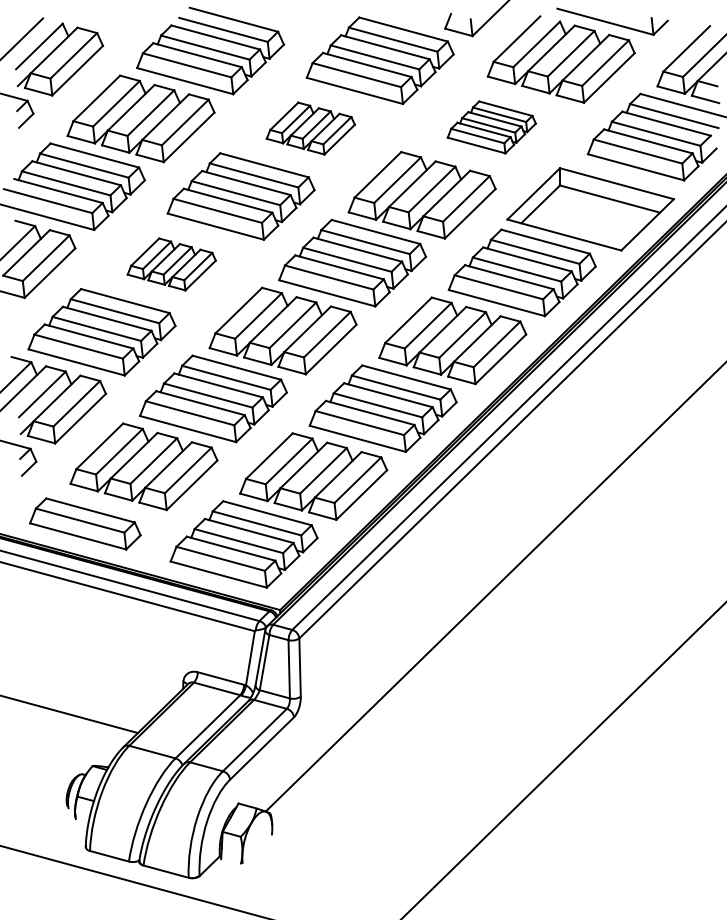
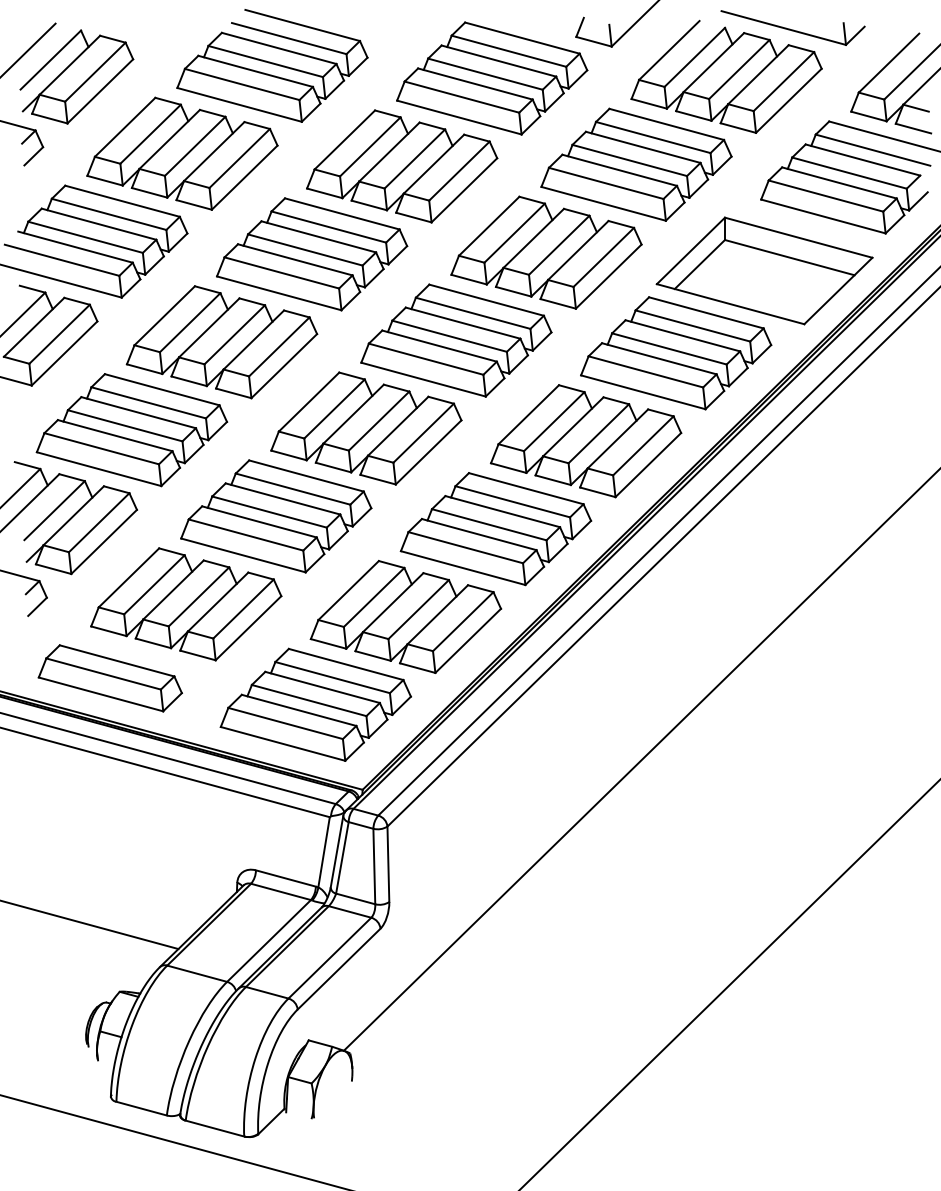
part: (491, 127) -> (636, 164), size x1.67
part: (310, 128) -> (401, 166), size x1.67
part: (171, 264) -> (221, 342), size x1.67

